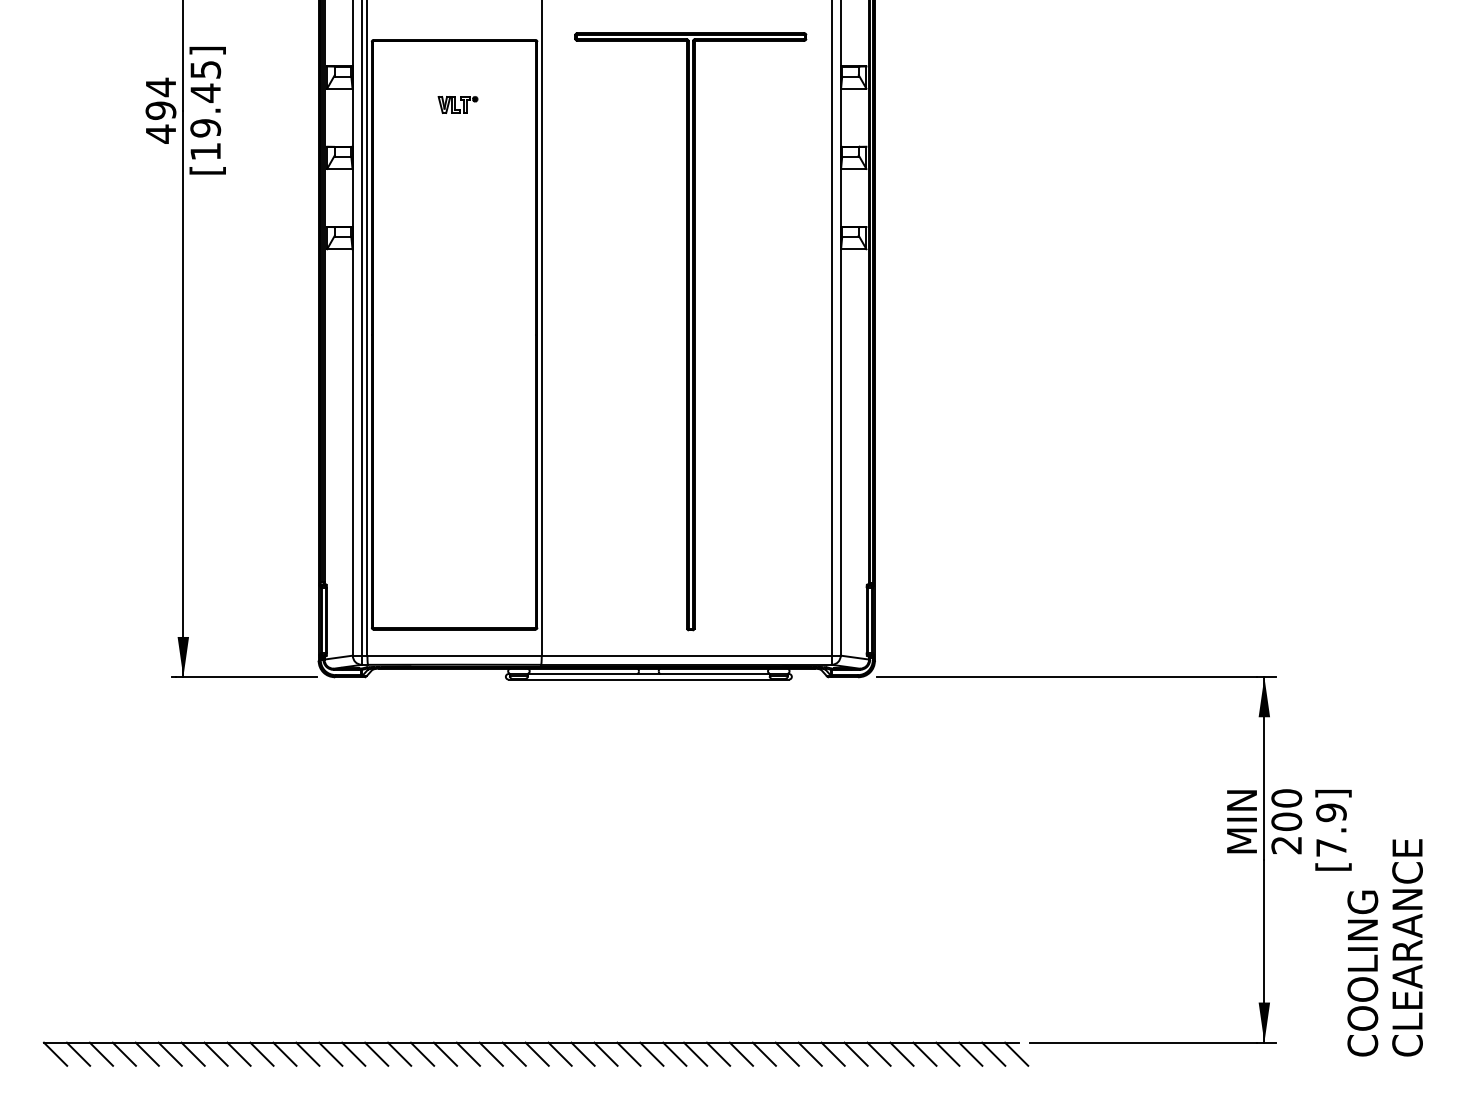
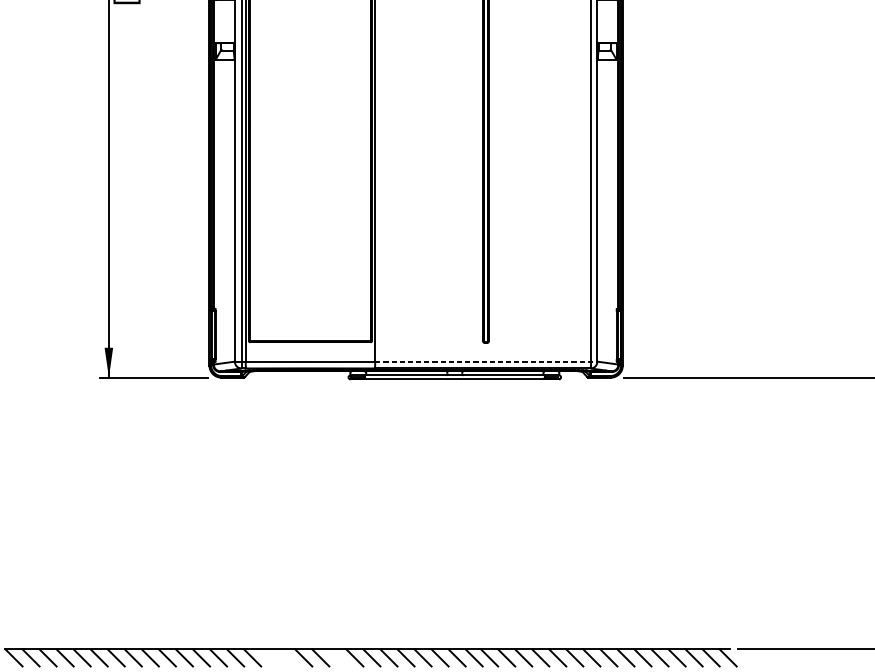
line: (691, 655) -> (486, 361), solid -> dashed
line: (399, 1053) -> (269, 657), removed
line: (422, 1053) -> (286, 657), removed
line: (490, 1053) -> (337, 657), removed

